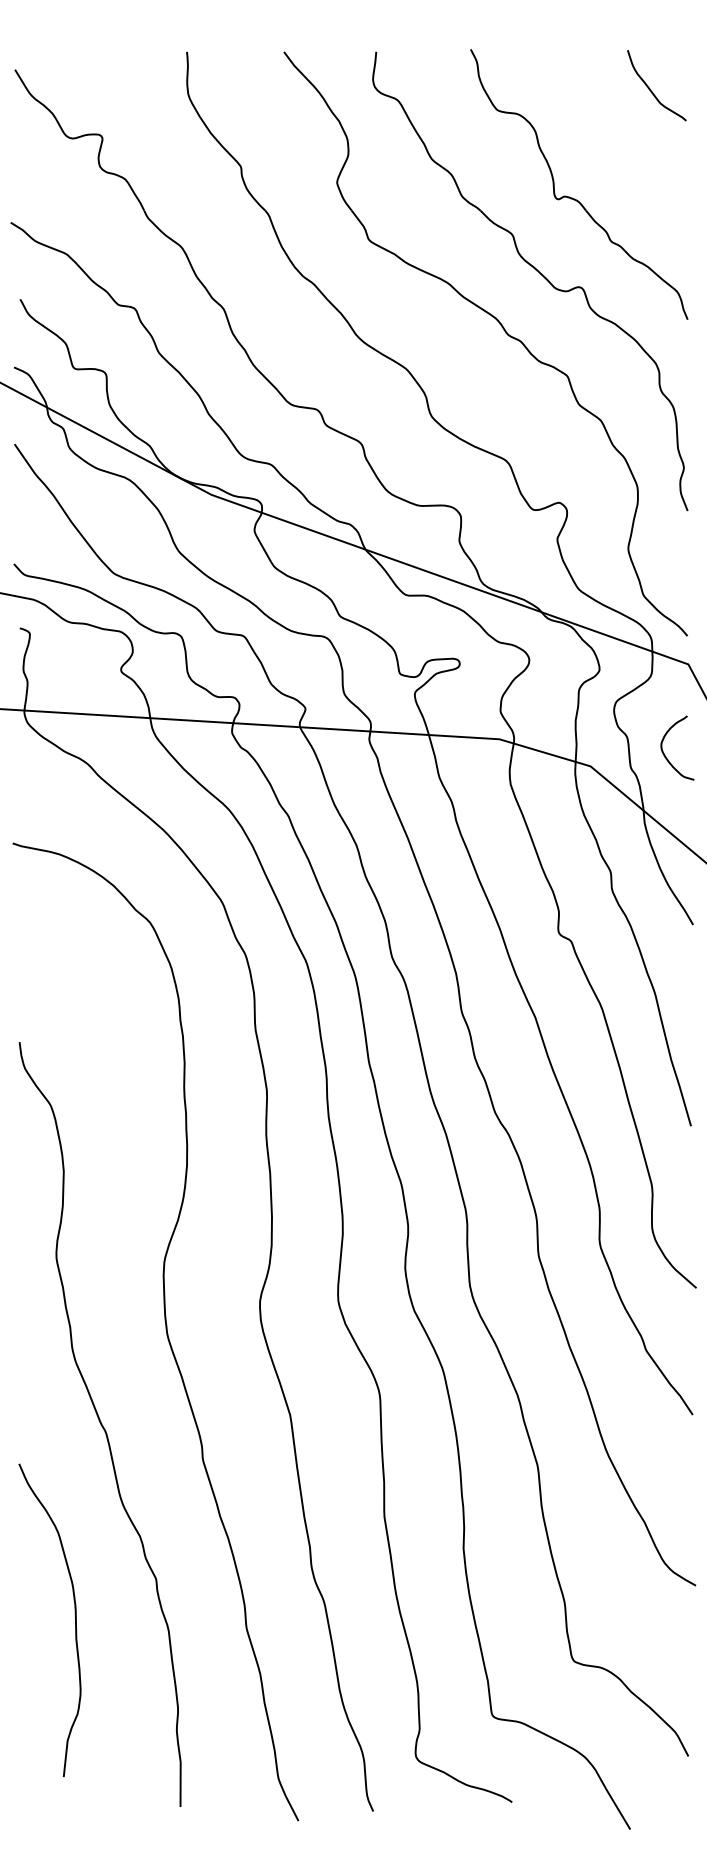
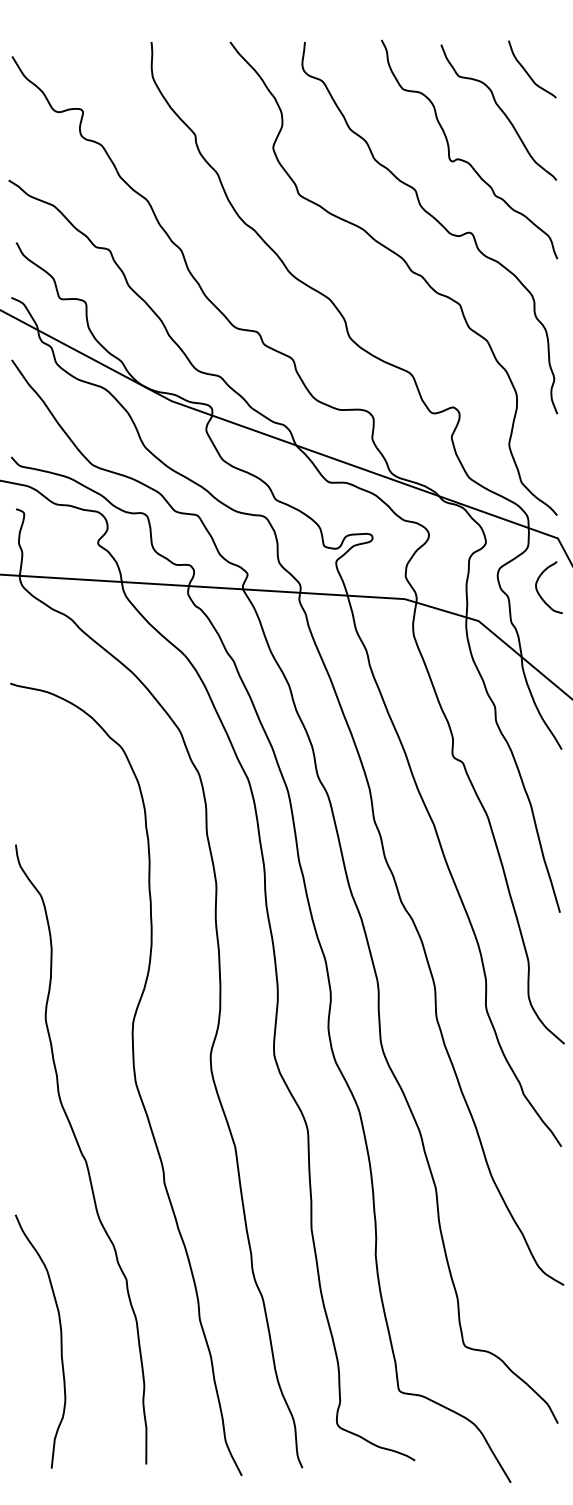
part: (615, 138) -> (498, 112), added
curve: (666, 756) -> (540, 594), moved
curve: (74, 1614) -> (60, 1336), moved

